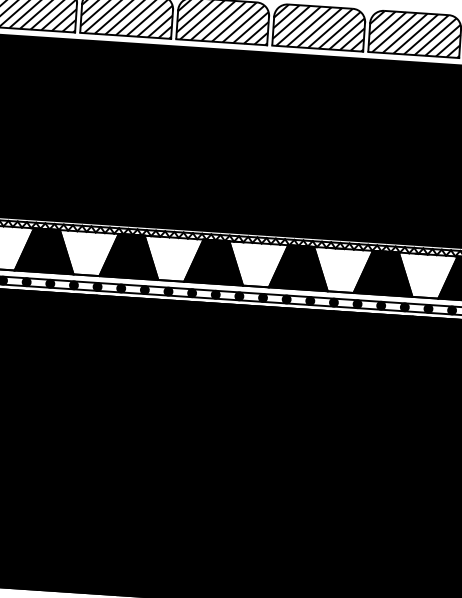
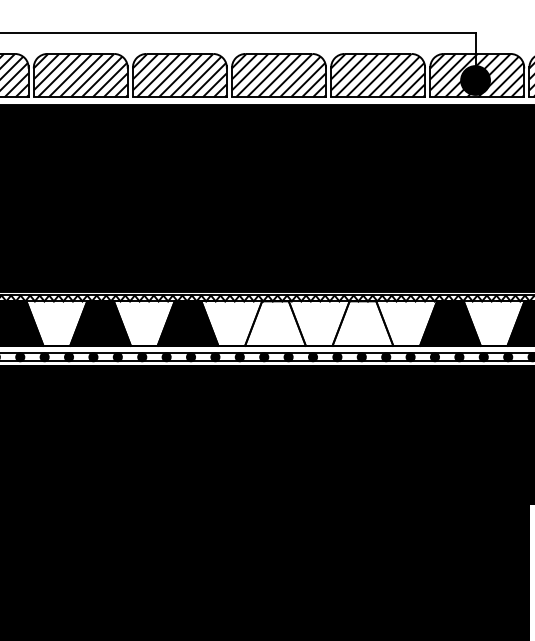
fill: (299, 267) -> (275, 323), removed
fill: (384, 273) -> (362, 323), removed

